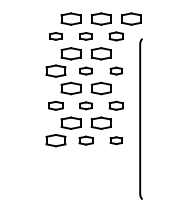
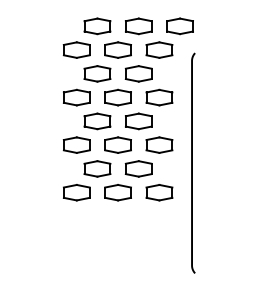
part: (55, 35) -> (76, 49), size x1.67
part: (85, 35) -> (117, 49), size x1.67
part: (116, 35) -> (159, 49), size x1.43
part: (85, 71) -> (117, 97), size x1.67
part: (116, 71) -> (159, 97), size x1.67
part: (55, 105) -> (76, 144), size x1.43
part: (85, 105) -> (117, 144), size x1.67
part: (116, 105) -> (159, 144), size x1.43
part: (85, 140) -> (117, 192), size x1.43
part: (116, 140) -> (159, 192), size x1.67

